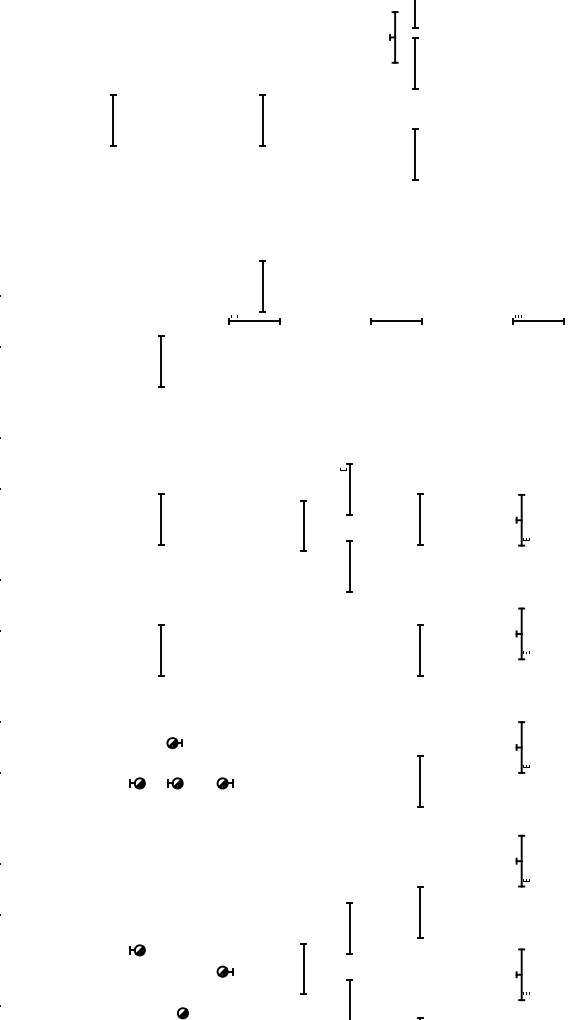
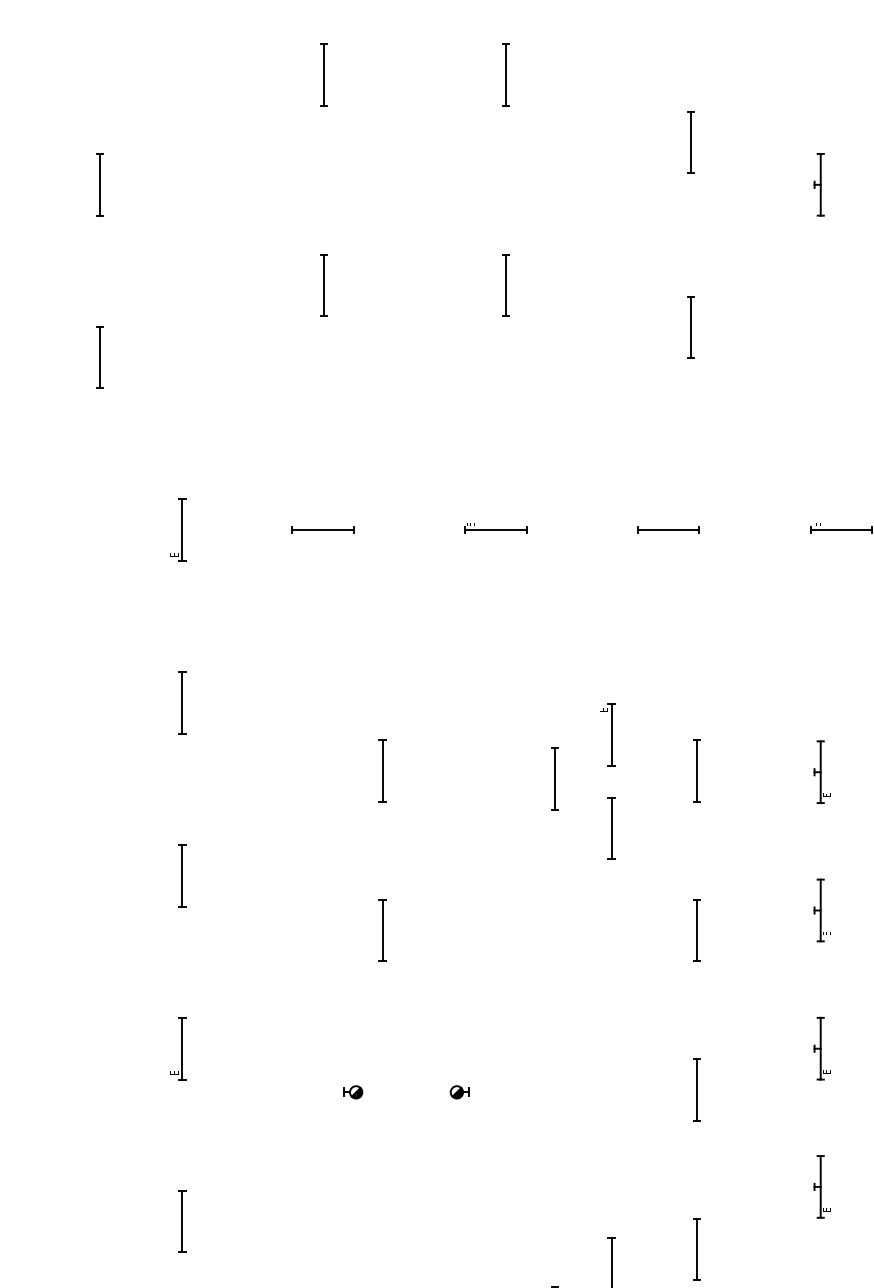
part: (393, 37) -> (818, 184), moved
part: (414, 63) -> (690, 216), removed
part: (262, 286) -> (505, 487), removed
part: (112, 320) -> (322, 529), added
part: (161, 361) -> (382, 578), removed
part: (174, 743) -> (398, 1043), removed
part: (175, 783) -> (399, 1092), removed

